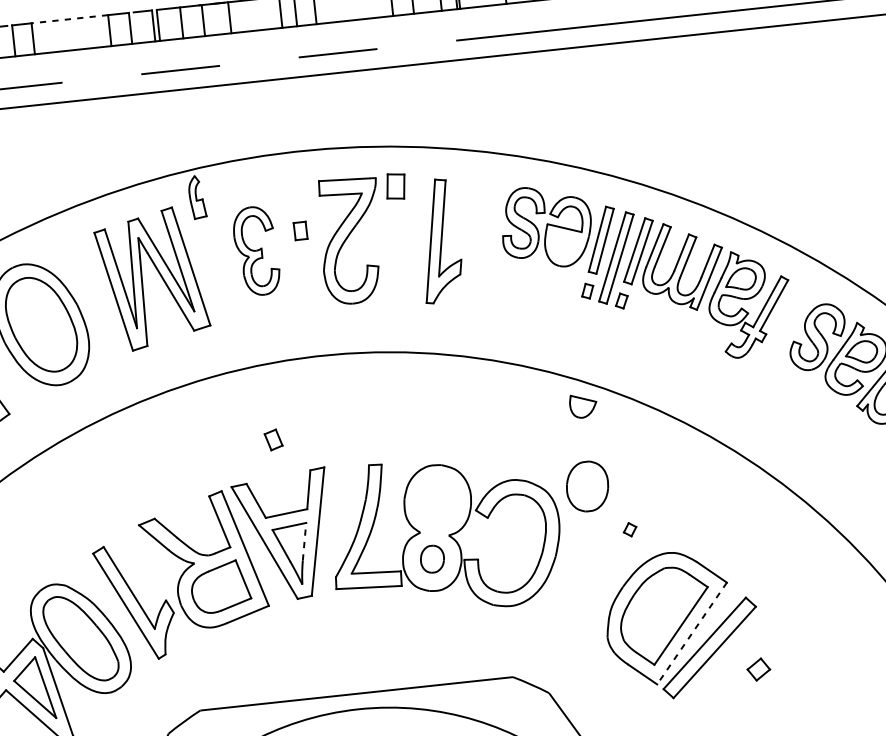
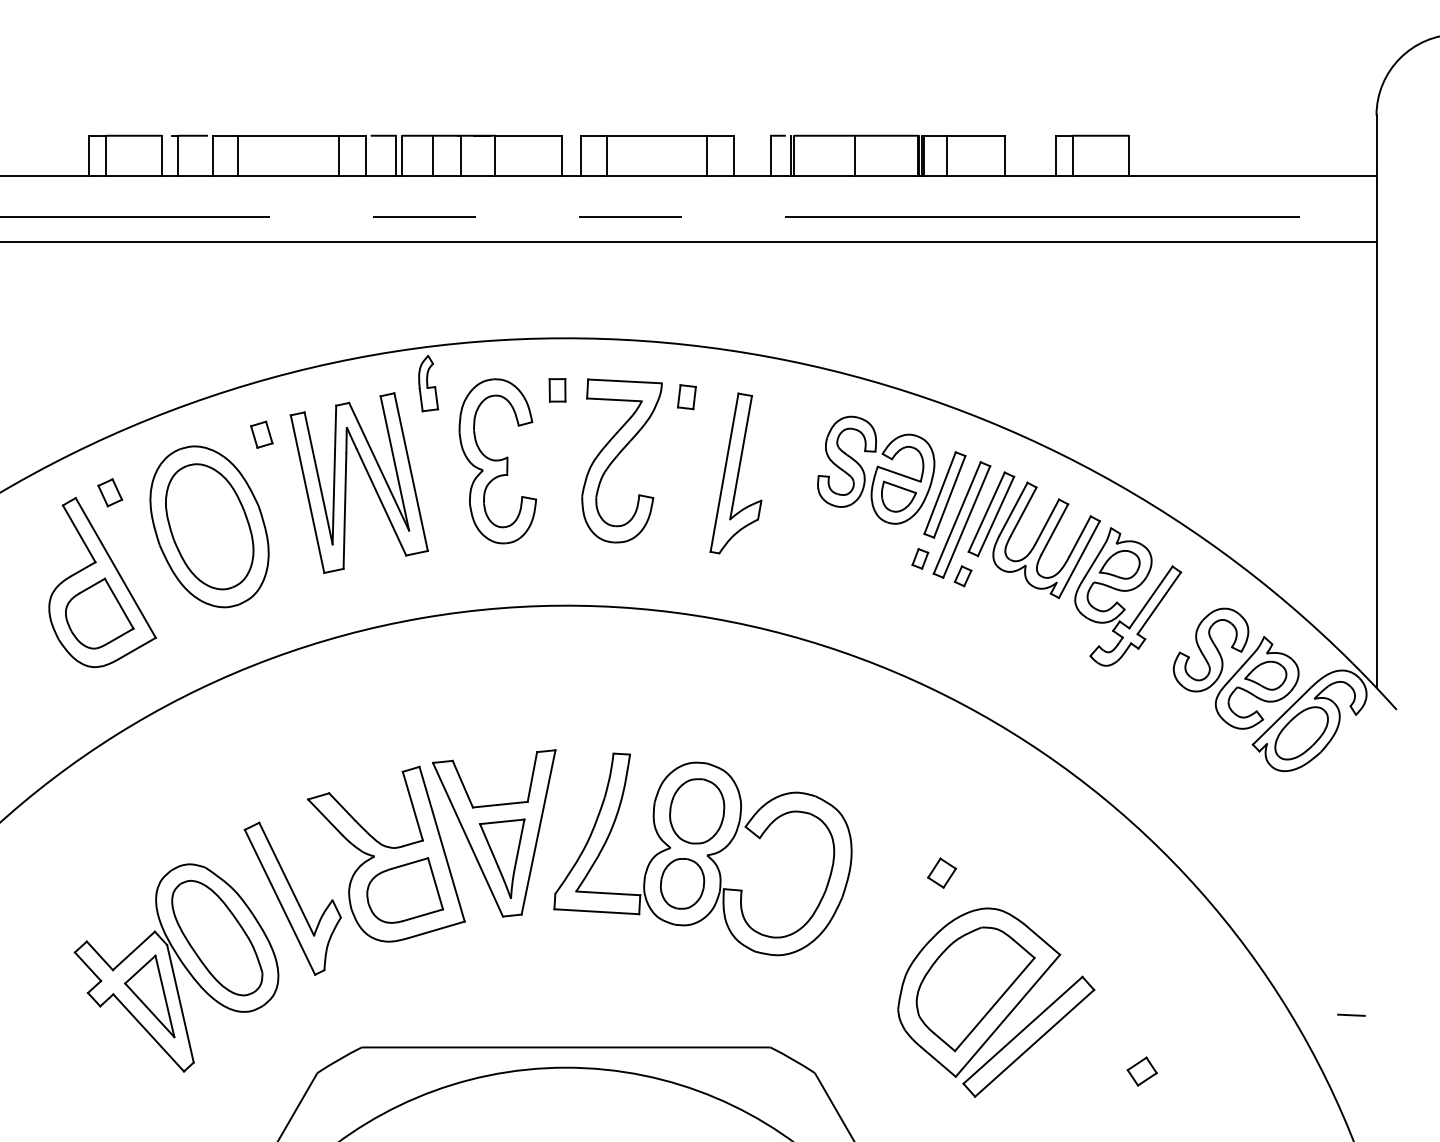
line: (69, 19) -> (288, 135), dashed -> solid
part: (395, 186) -> (686, 397), size x0.71
part: (300, 231) -> (557, 390), moved
part: (256, 251) -> (497, 461), size x1.43
part: (583, 405) -> (898, 496), moved
part: (273, 439) -> (261, 434), moved
part: (587, 486) -> (697, 811), moved
part: (630, 529) -> (942, 872), size x1.67
line: (304, 541) -> (519, 843), dashed -> solid
part: (432, 558) -> (682, 883), size x1.43
line: (691, 634) -> (1007, 1016), dashed -> solid
part: (758, 669) -> (1141, 1071), moved

